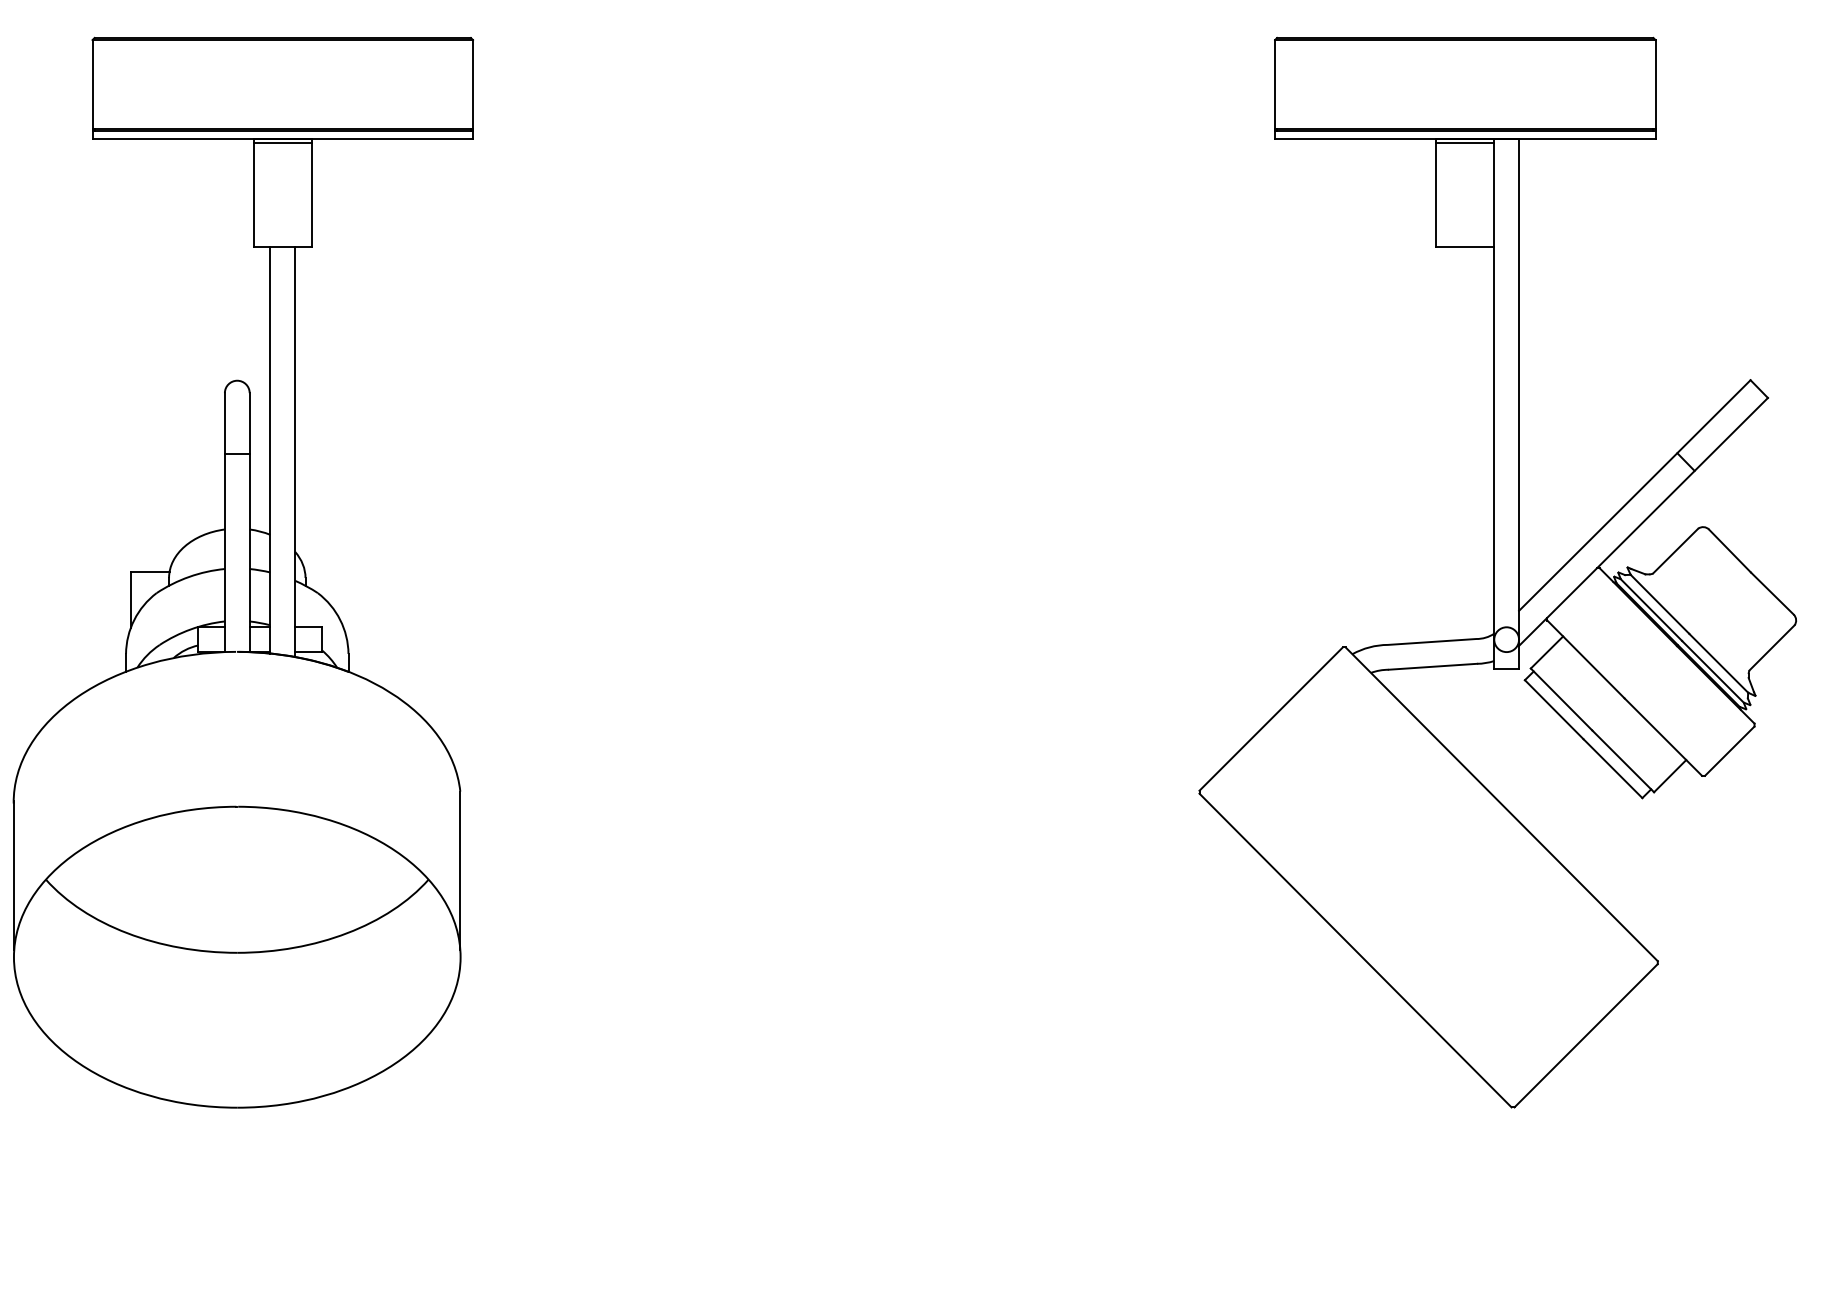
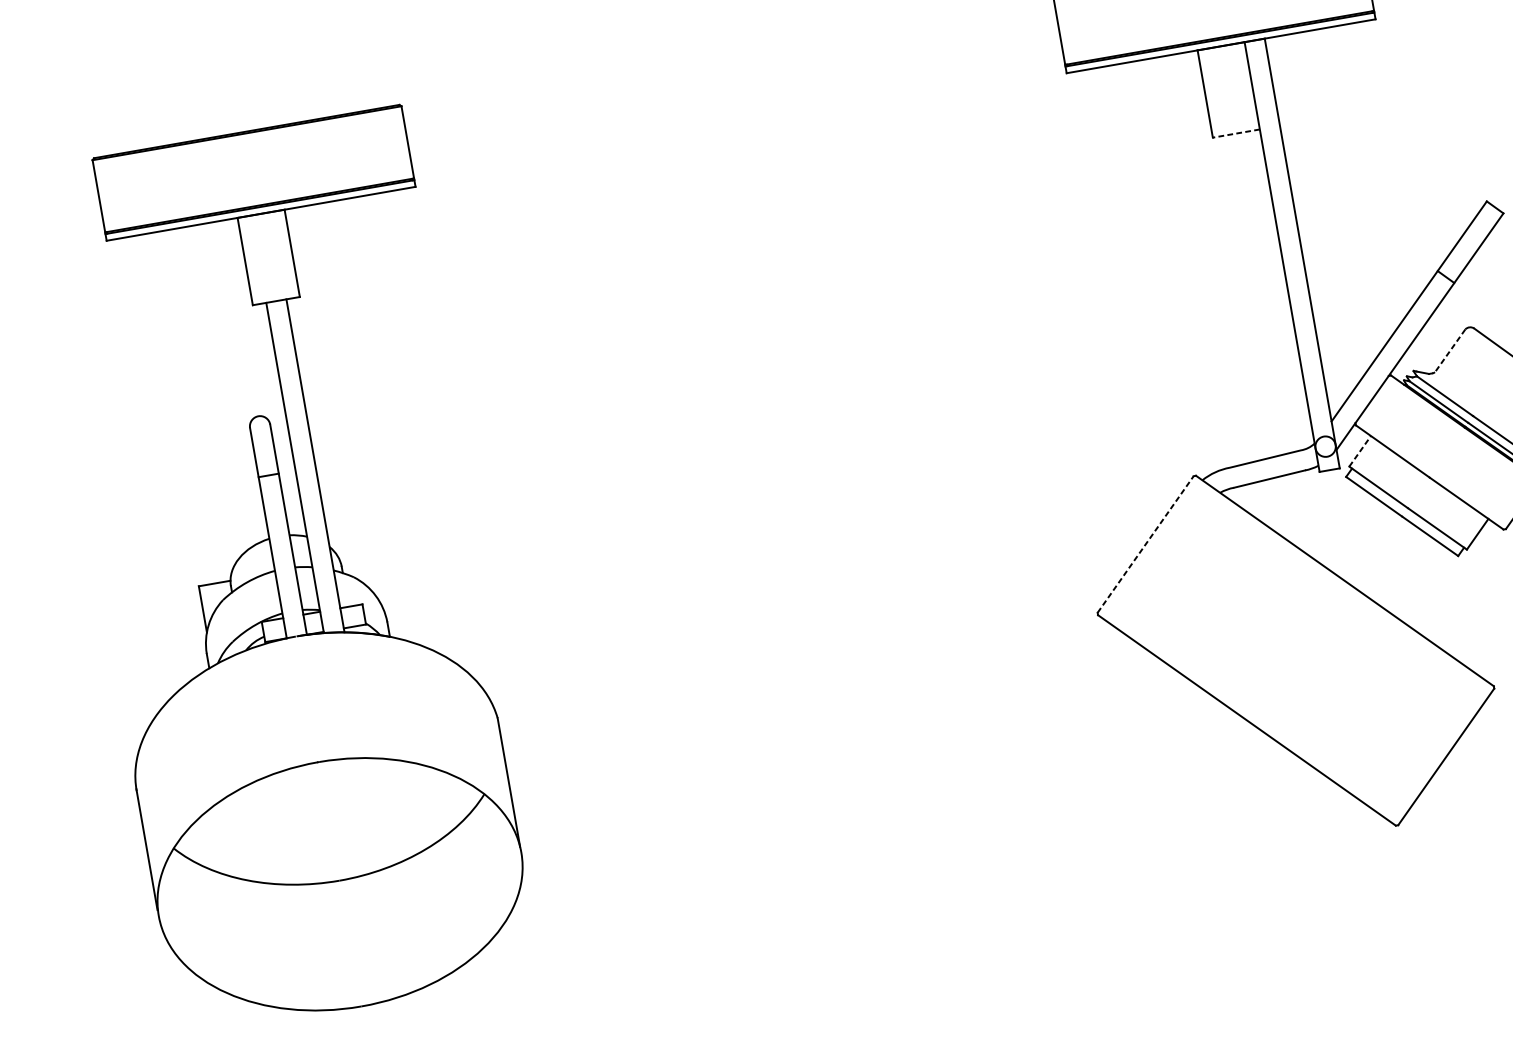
line: (282, 143) -> (261, 217), removed
line: (1465, 143) -> (1221, 49), removed
line: (1465, 246) -> (1236, 133), solid -> dashed
line: (1675, 551) -> (1450, 351), solid -> dashed
line: (1547, 652) -> (1360, 451), solid -> dashed
line: (1271, 718) -> (1145, 543), solid -> dashed

